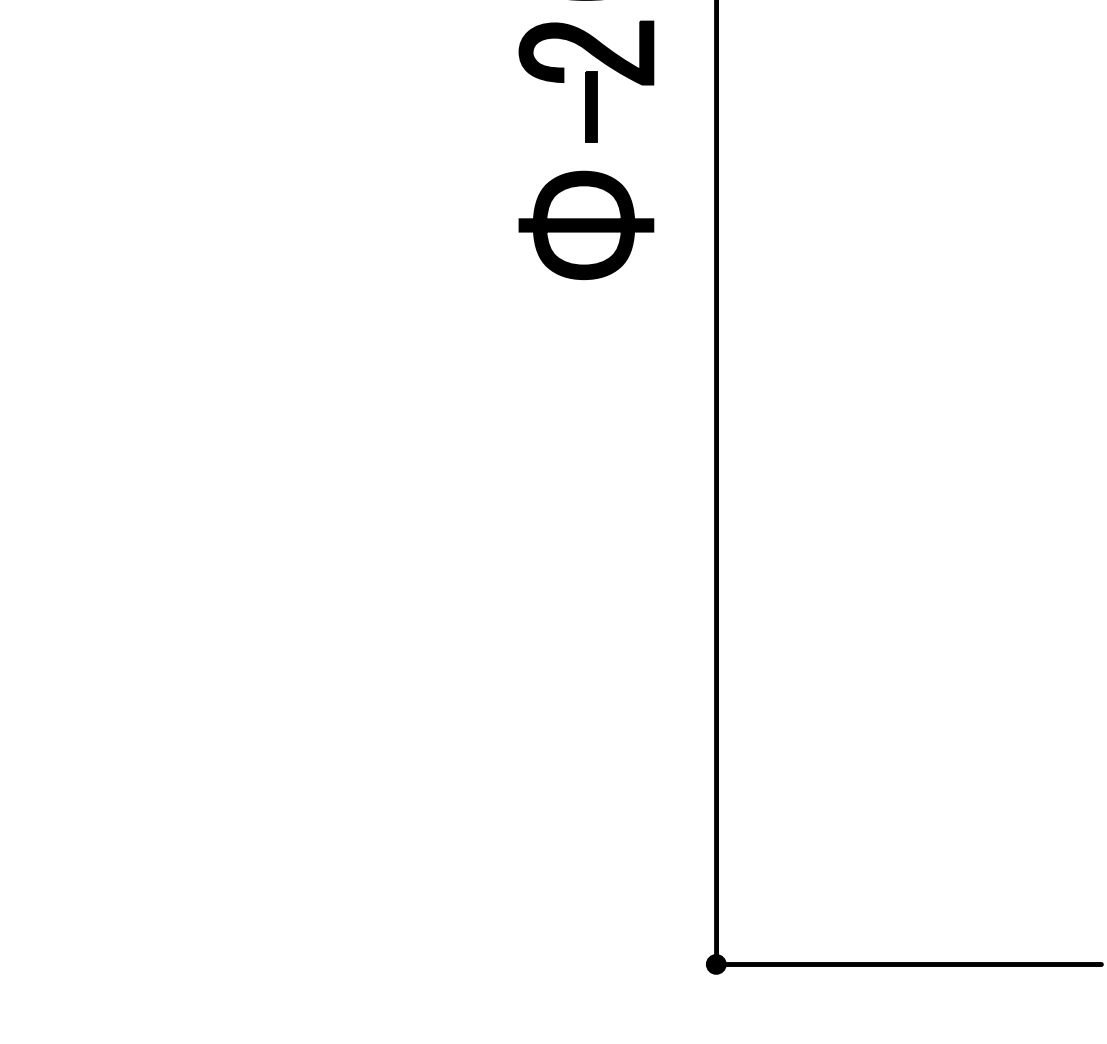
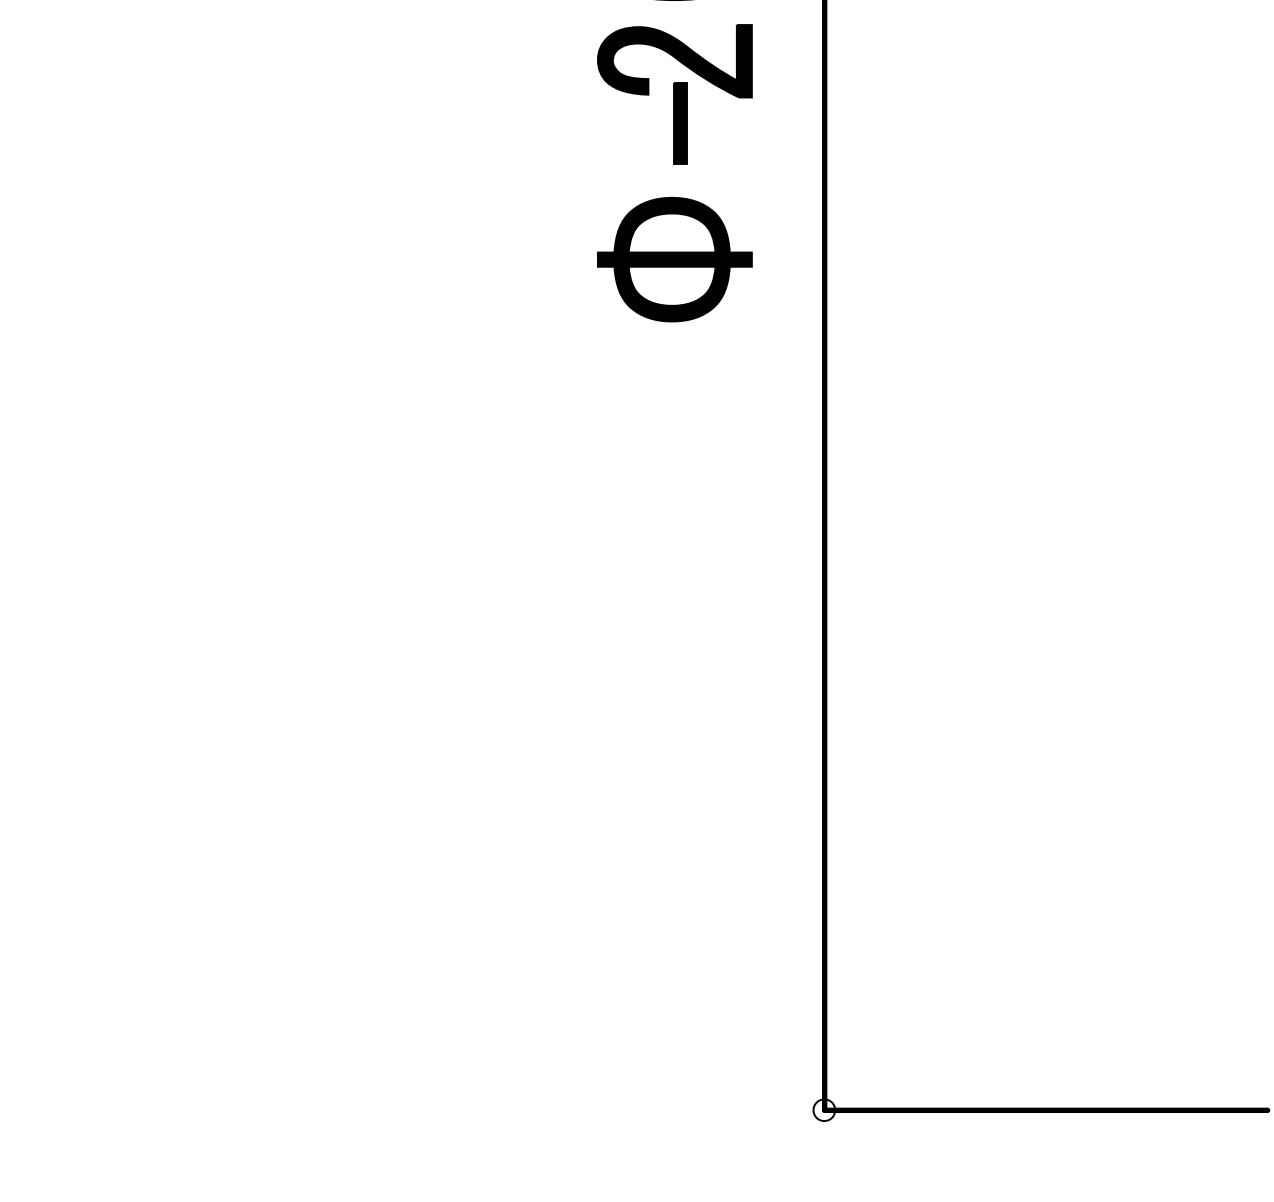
fill: (716, 964) -> (824, 1110), removed

